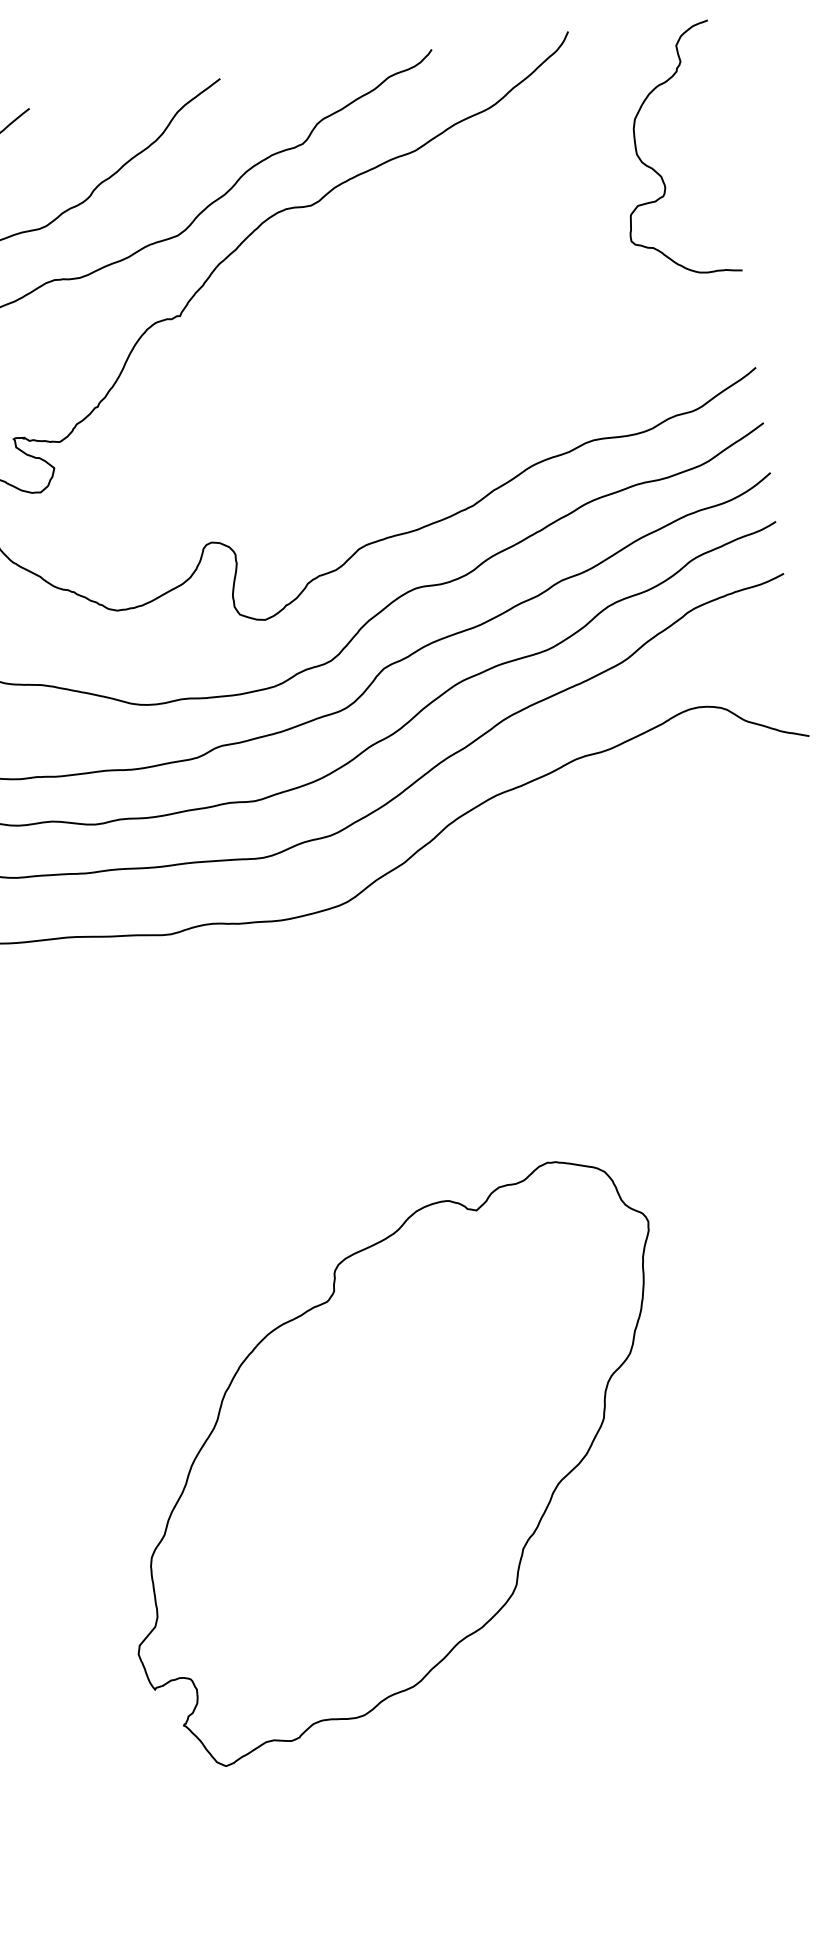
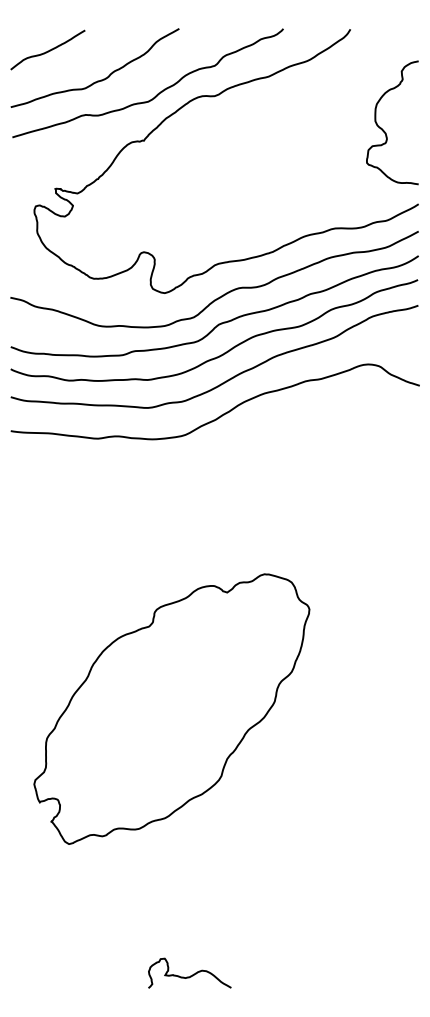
curve: (657, 170) -> (384, 130), moved

